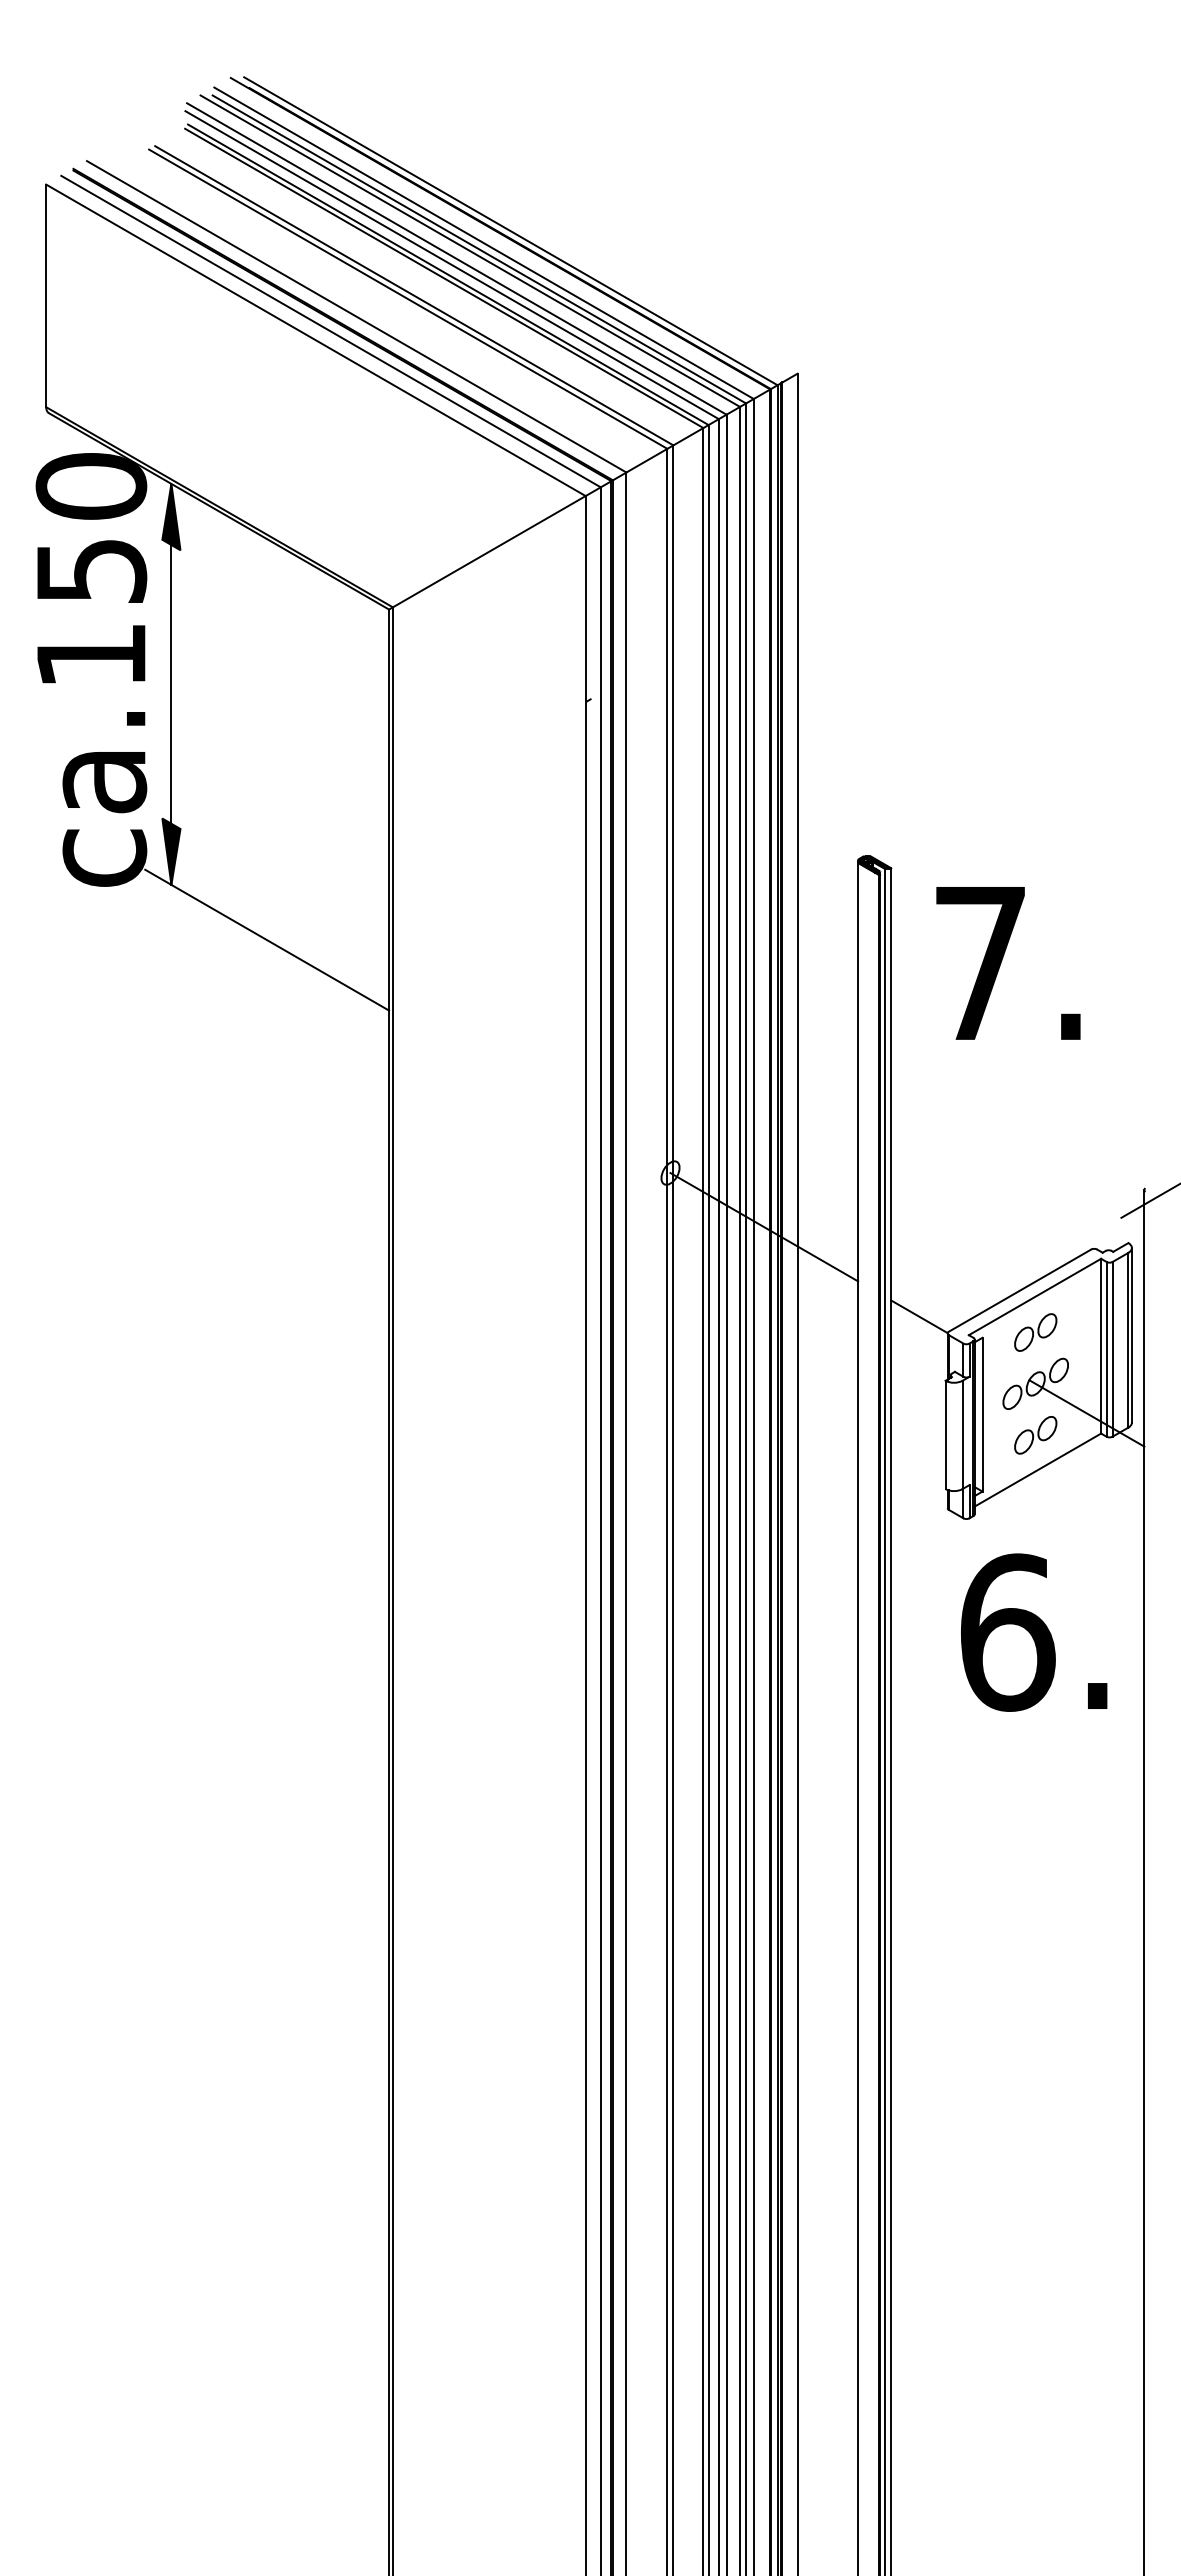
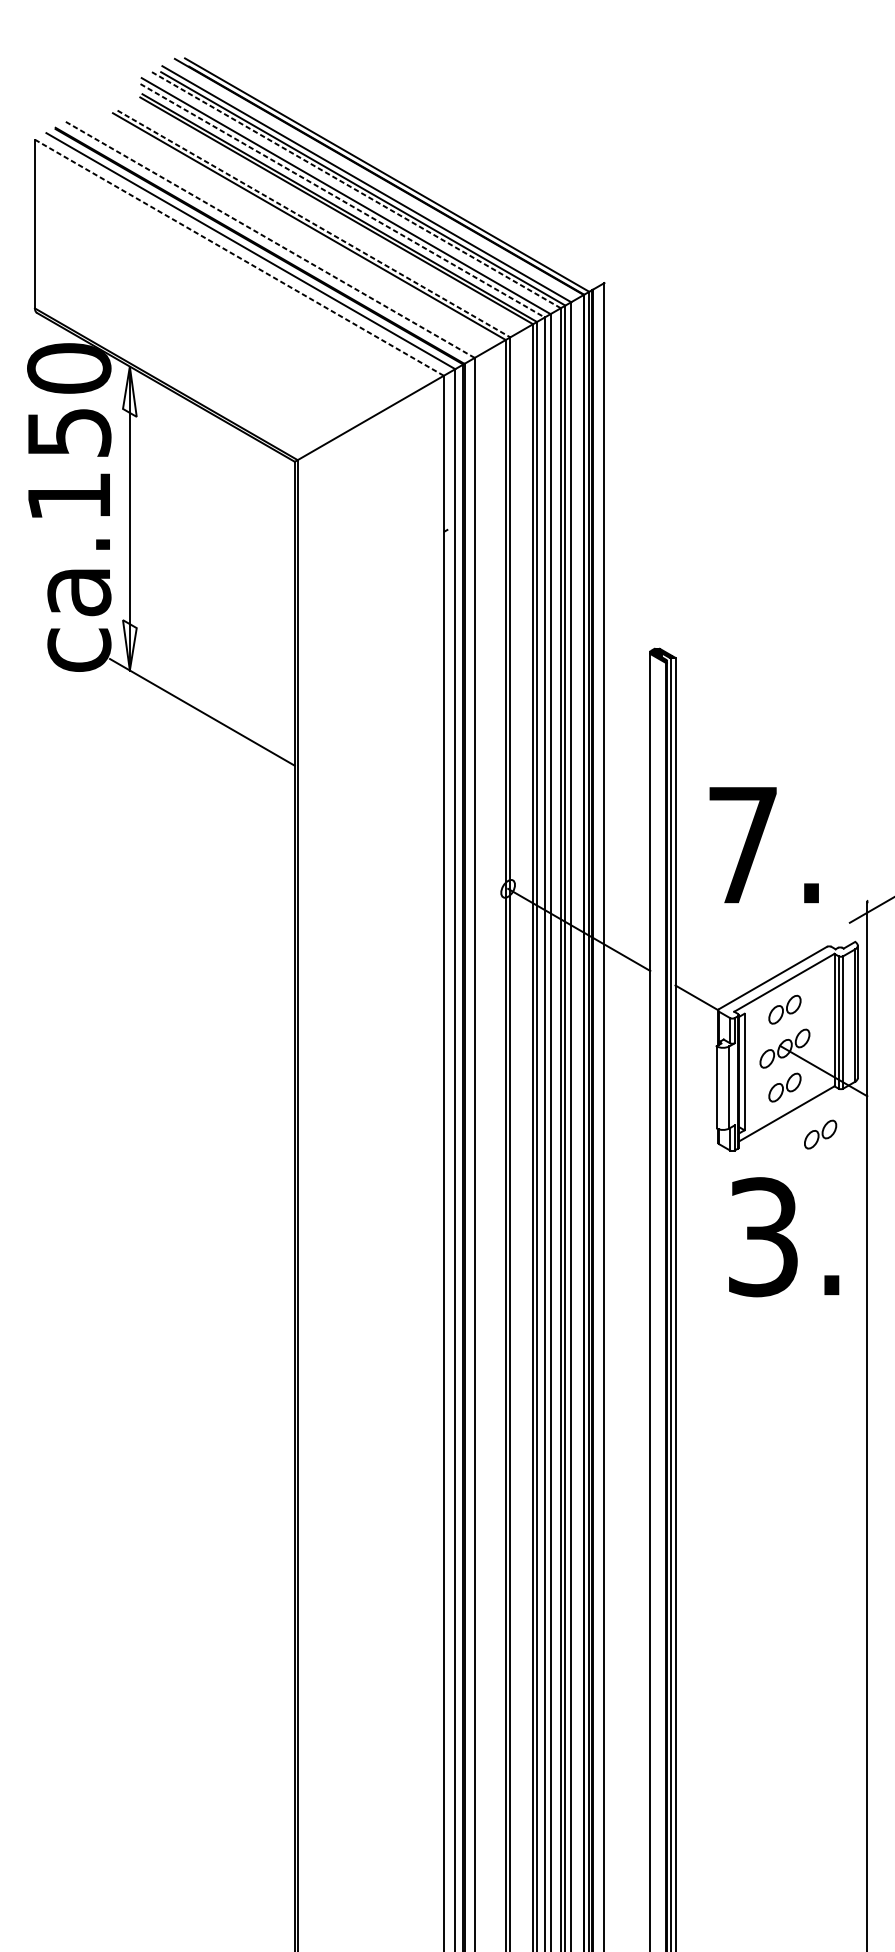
line: (469, 250) -> (355, 189), solid -> dashed
line: (452, 265) -> (342, 201), solid -> dashed
line: (414, 296) -> (314, 224), solid -> dashed
line: (356, 316) -> (270, 239), solid -> dashed
line: (315, 340) -> (239, 257), solid -> dashed
fill: (171, 516) -> (129, 391), removed
fill: (171, 851) -> (129, 645), removed
text: (1008, 963) -> (764, 845), moved
part: (1082, 1497) -> (820, 1134), added
text: (1008, 1632) -> (764, 1237), 6. -> 3.

